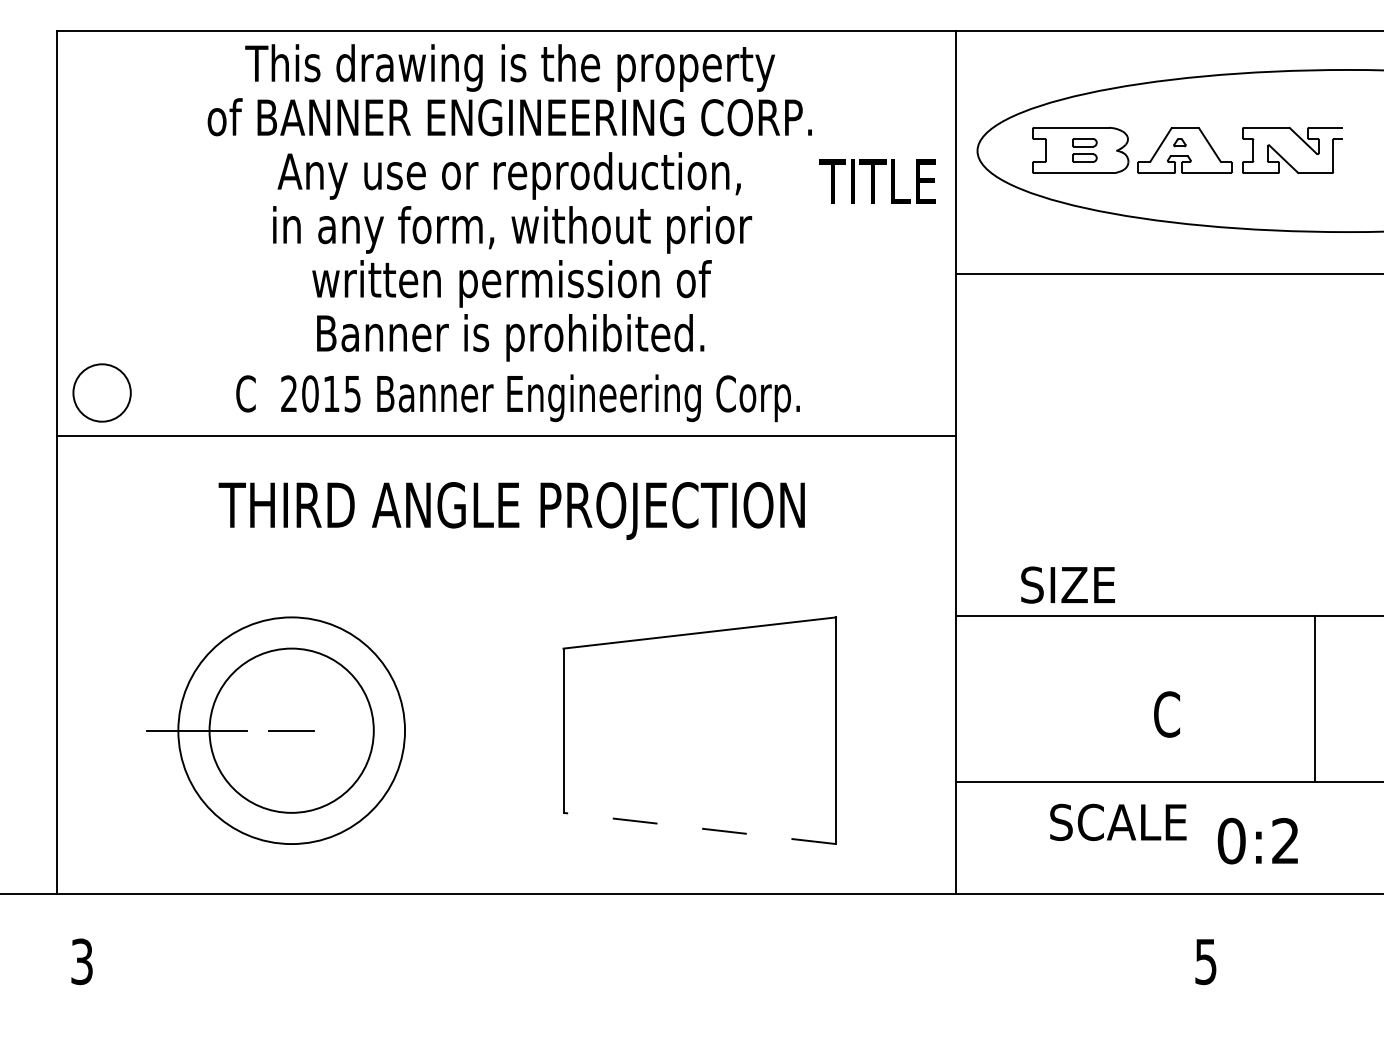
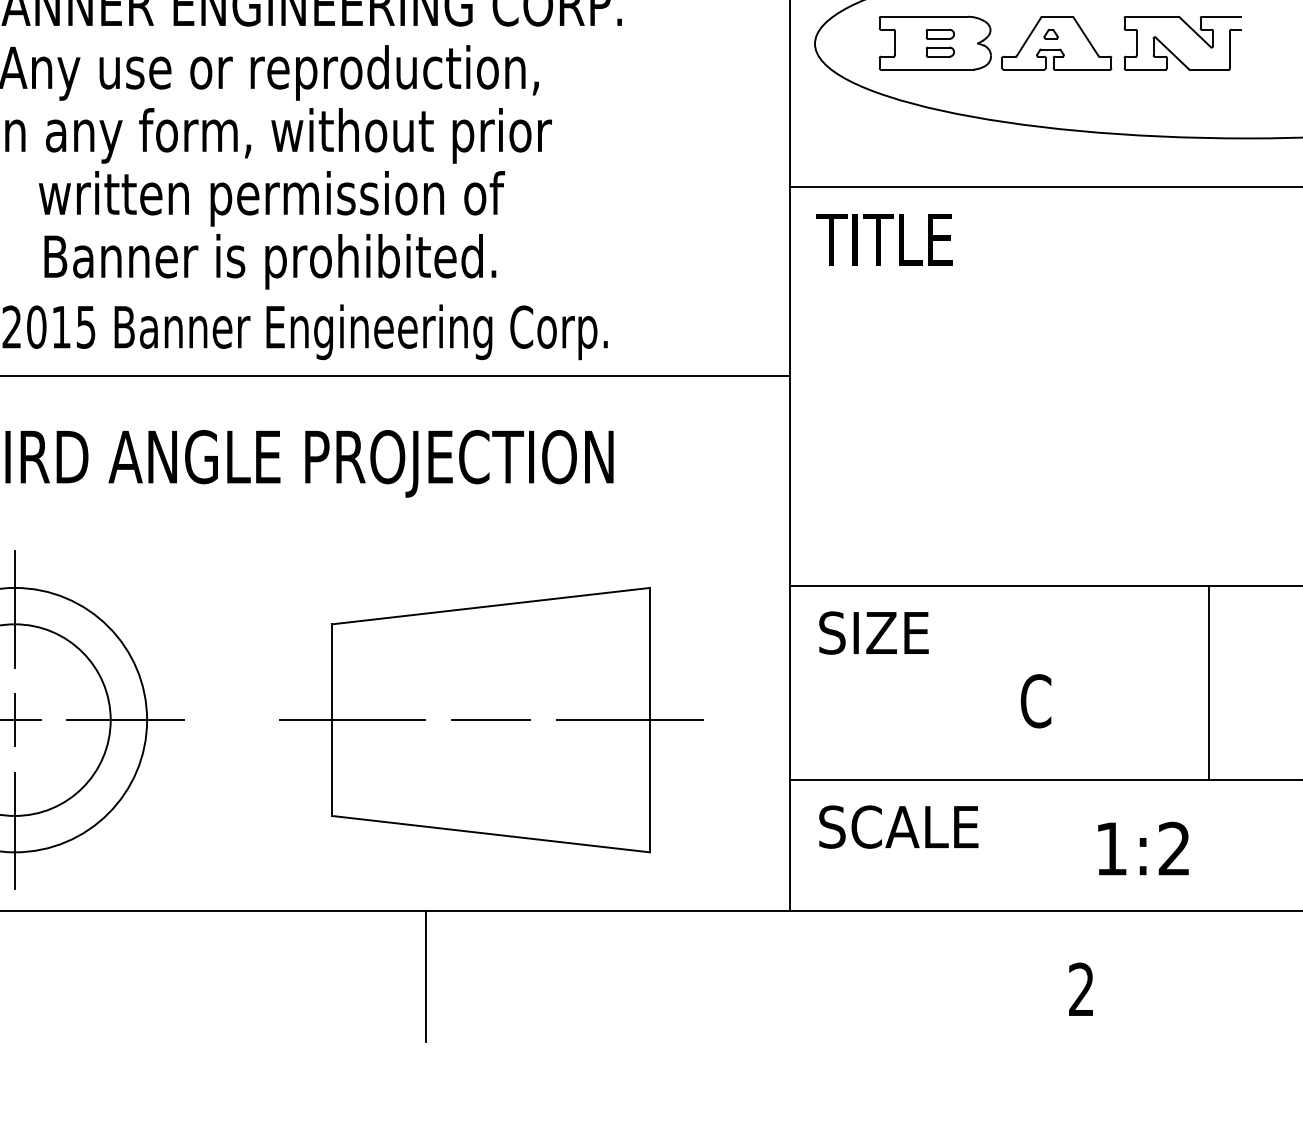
text: (877, 181) -> (883, 239), moved
text: (1067, 584) -> (873, 632), moved
line: (291, 635) -> (14, 609), added
line: (291, 730) -> (14, 719), added
line: (386, 730) -> (125, 719), added
line: (580, 730) -> (351, 719), added
line: (699, 730) -> (490, 719), added
line: (818, 730) -> (629, 719), added
text: (1118, 821) -> (898, 826), moved
line: (291, 825) -> (14, 830), added
line: (699, 828) -> (490, 834), dashed -> solid
text: (1231, 840) -> (1111, 848), 0:2 -> 1:2
line: (644, 950) -> (426, 976), added
text: (1205, 961) -> (1080, 989), 5 -> 2

